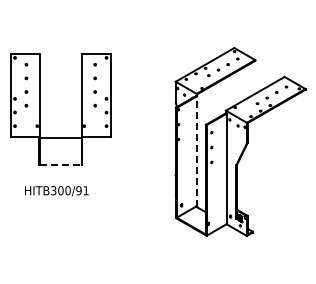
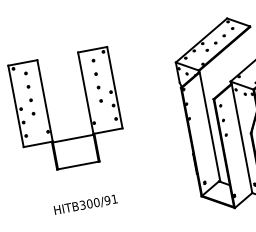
line: (197, 149) -> (209, 124), dashed -> solid
line: (60, 164) -> (77, 165), dashed -> solid
text: (56, 191) -> (85, 205), moved

